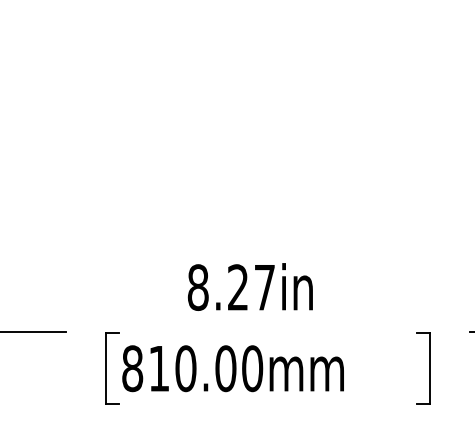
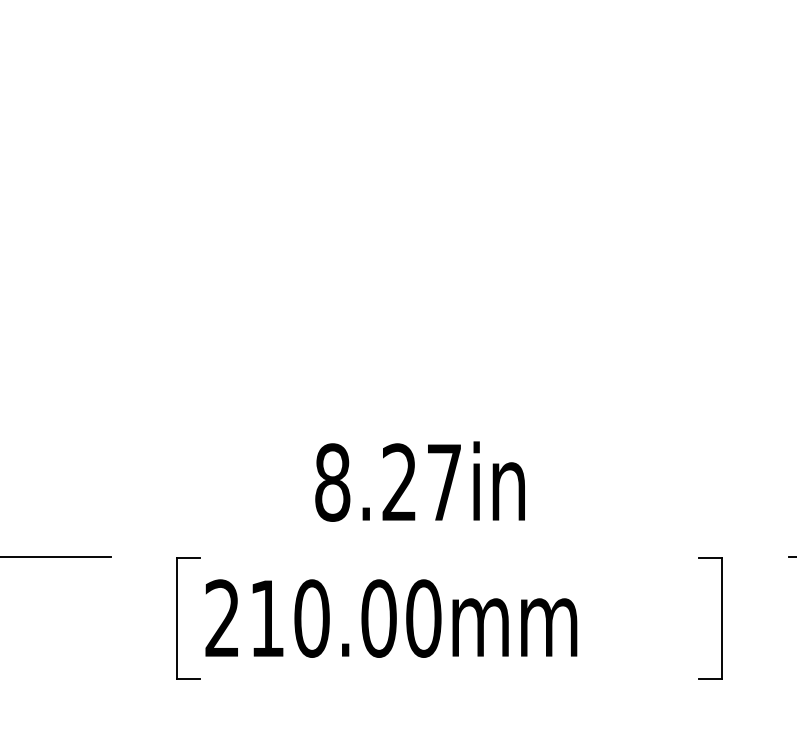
text: (132, 368) -> (222, 618), 810.00mm -> 210.00mm

